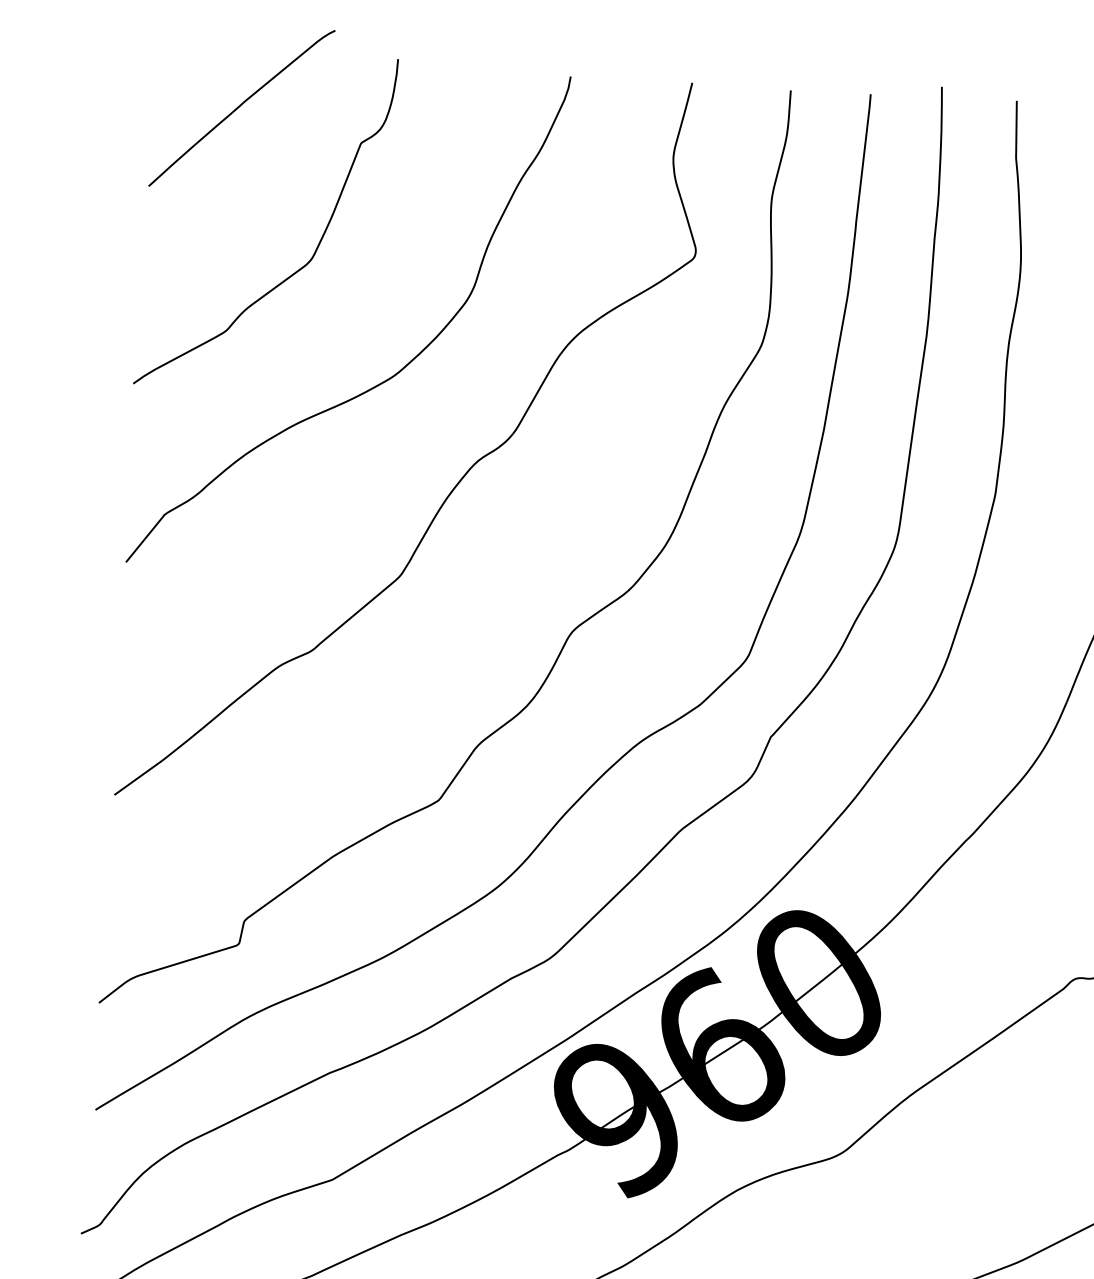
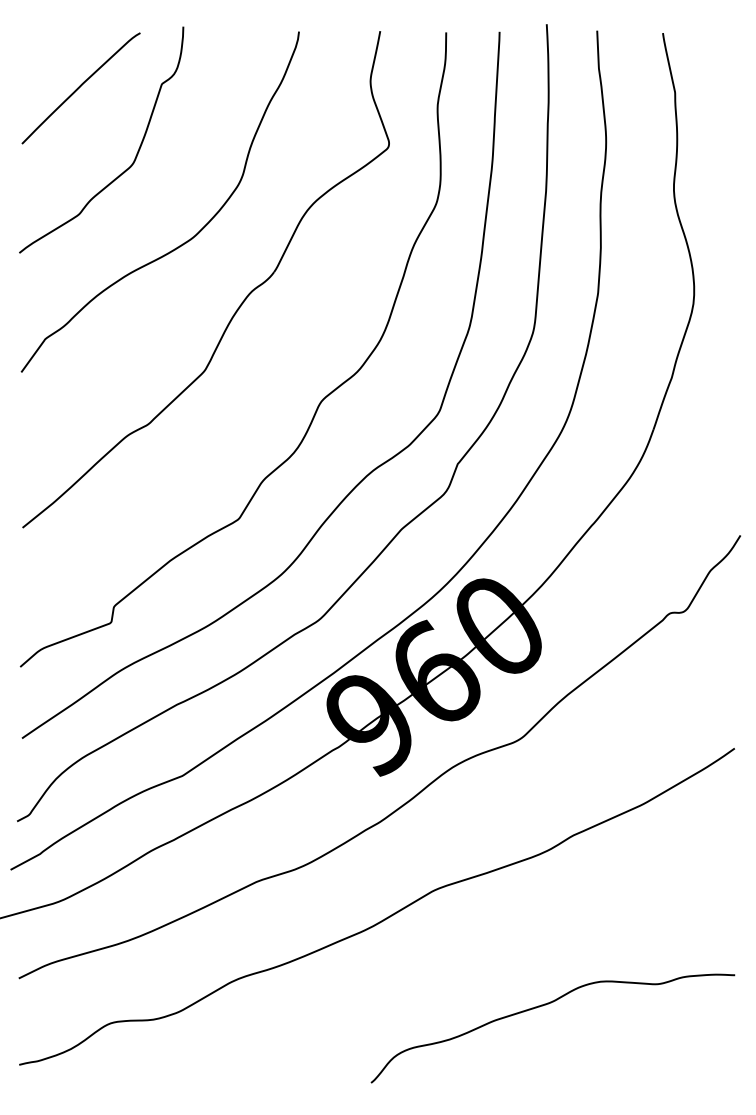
curve: (241, 106) -> (80, 87), moved

